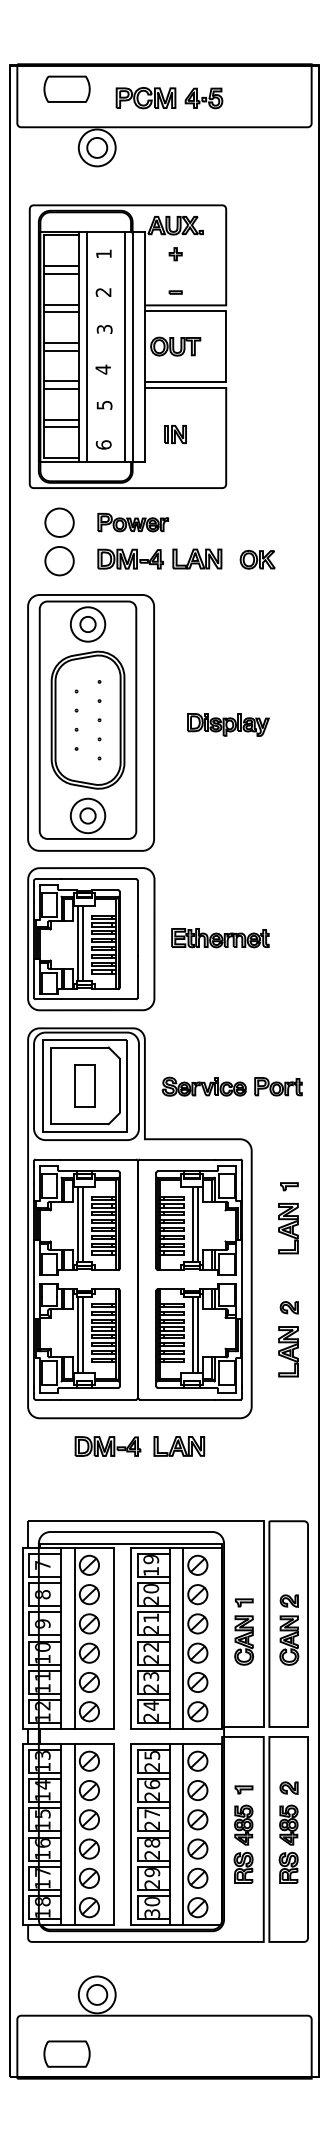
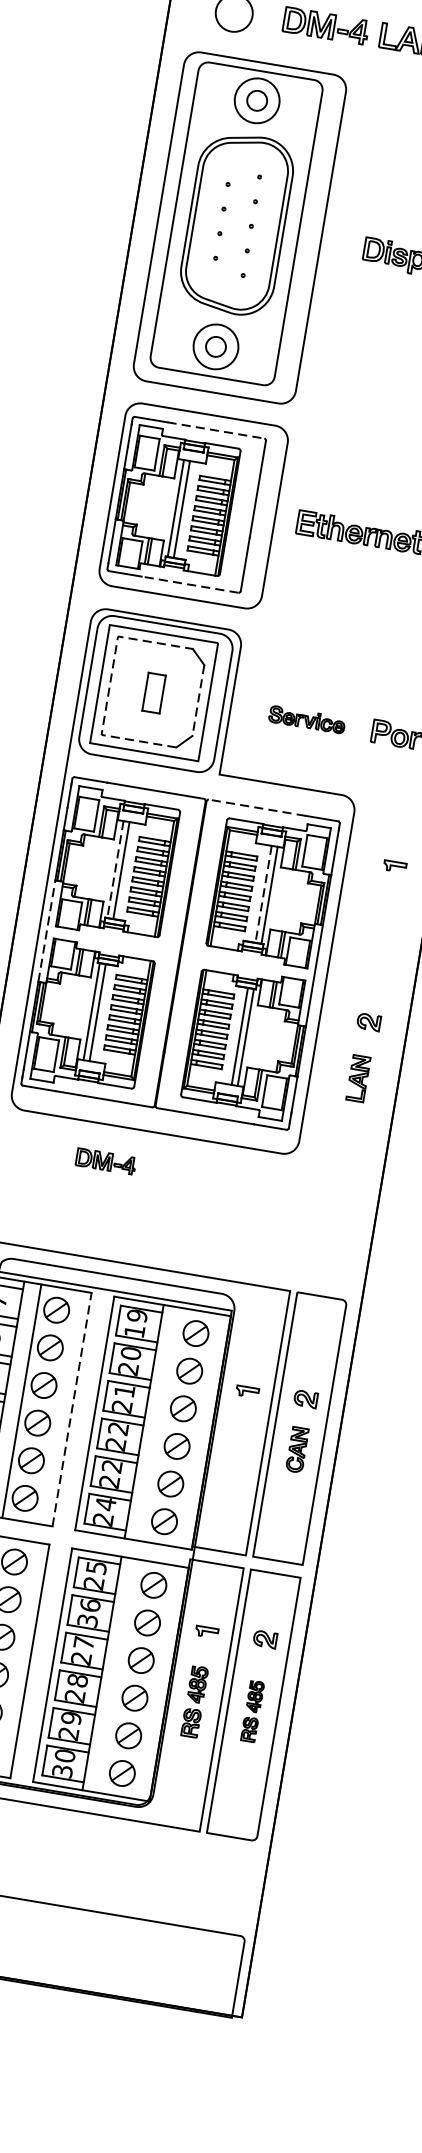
line: (98, 879) -> (215, 430), solid -> dashed
line: (98, 999) -> (189, 585), solid -> dashed
line: (50, 1085) -> (109, 685), solid -> dashed
part: (84, 1085) -> (153, 692), size x0.7
line: (119, 1085) -> (198, 700), solid -> dashed
part: (203, 1086) -> (306, 719), size x0.7
line: (177, 1159) -> (257, 807), solid -> dashed
line: (78, 1224) -> (115, 869), solid -> dashed
line: (193, 1224) -> (263, 894), solid -> dashed
part: (288, 1228) -> (384, 920), removed
line: (34, 1279) -> (47, 931), solid -> dashed
part: (288, 1351) -> (358, 1078), size x0.7
part: (107, 1446) -> (105, 1161), size x0.7
part: (179, 1446) -> (197, 1176), removed
line: (113, 1638) -> (71, 1409), solid -> dashed
line: (183, 1638) -> (161, 1424), removed
part: (244, 1640) -> (239, 1440), removed
part: (289, 1640) -> (297, 1449), size x0.7
text: (151, 1676) -> (112, 1466), 23 -> 22
text: (152, 1796) -> (87, 1620), 26 -> 36
line: (183, 1834) -> (119, 1676), removed
part: (243, 1843) -> (194, 1700), size x0.7
part: (288, 1843) -> (252, 1710), size x0.6

